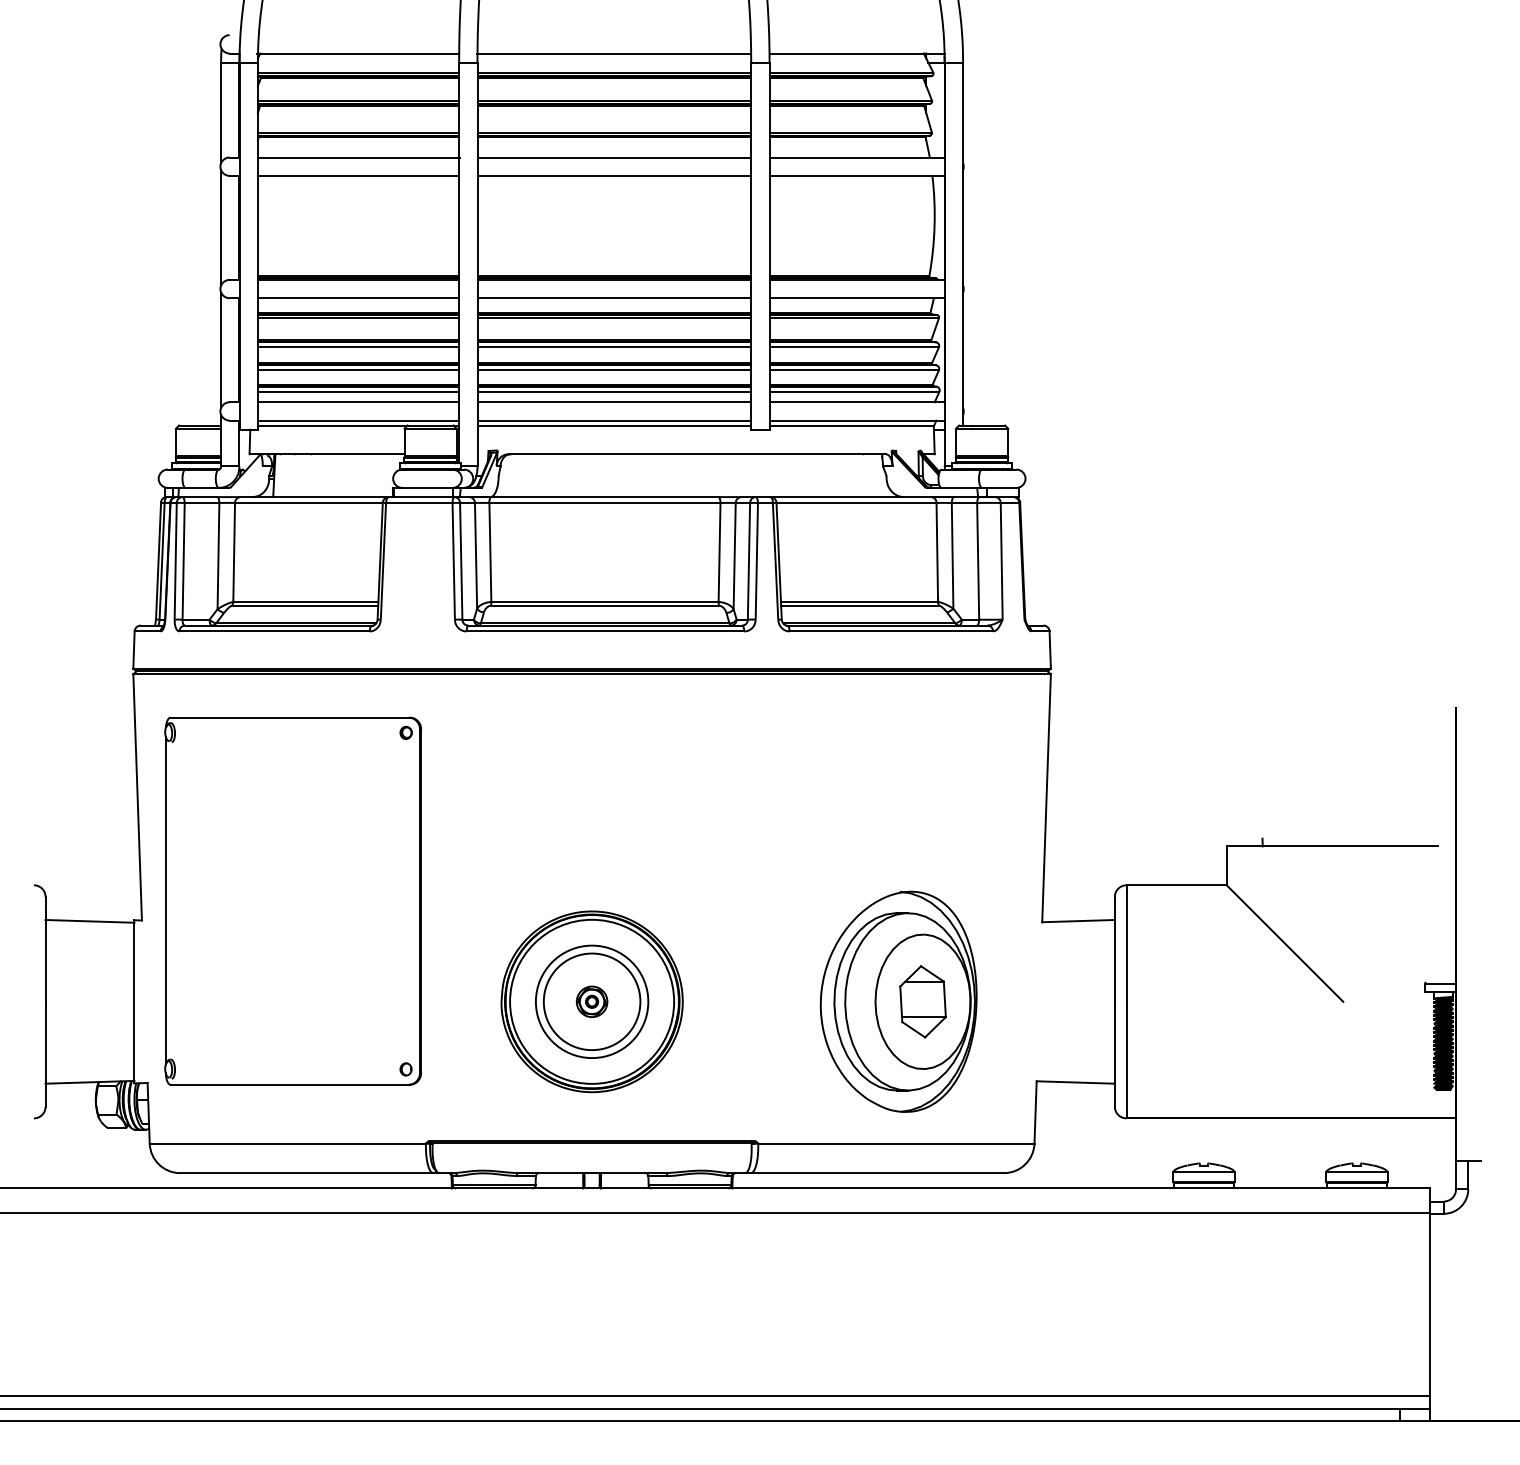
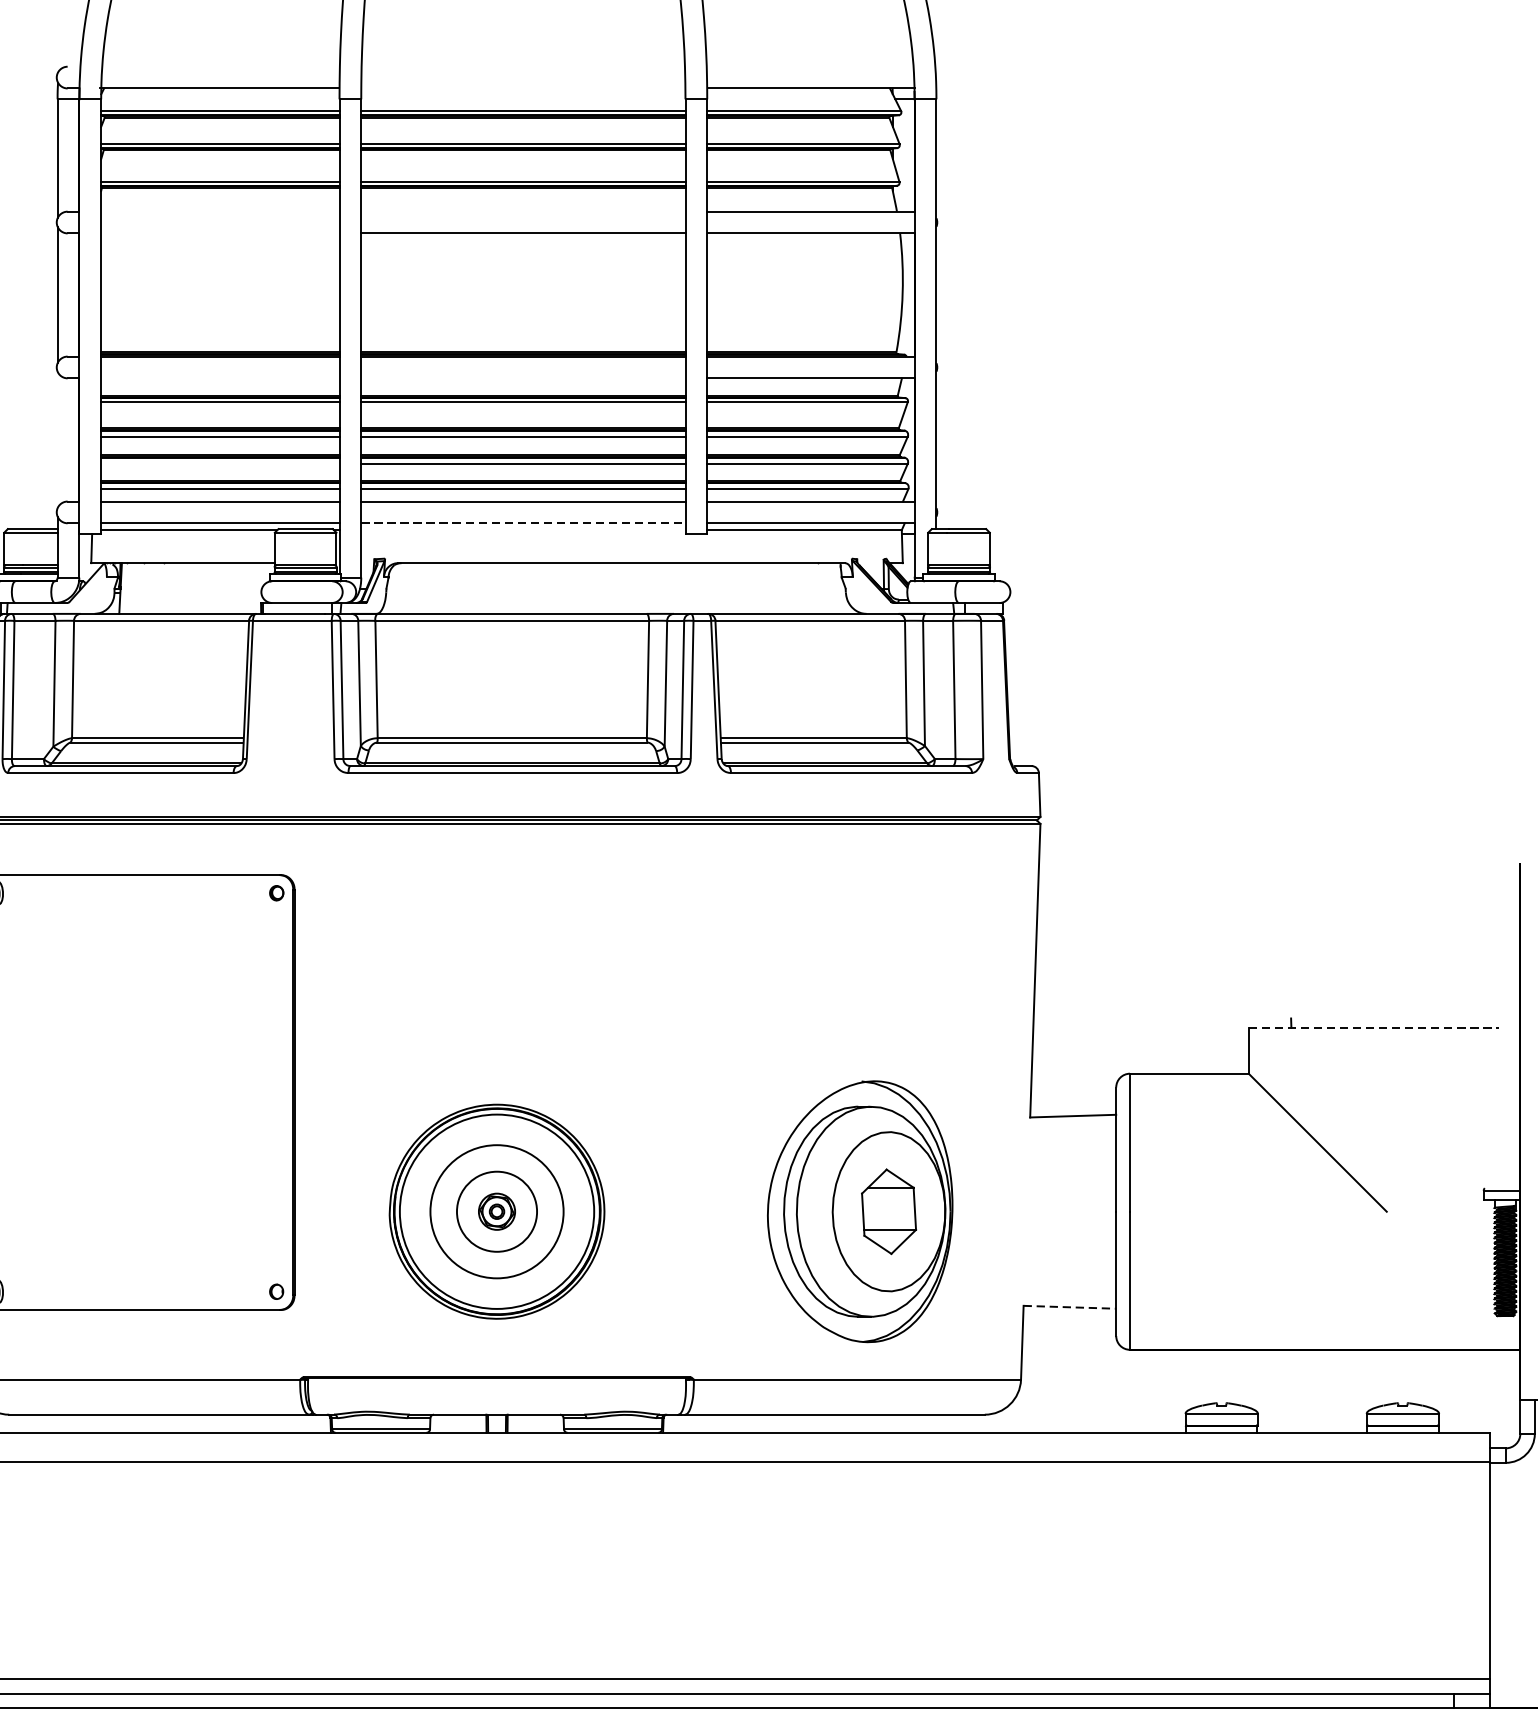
line: (614, 53) -> (523, 88), removed
line: (358, 157) -> (220, 211), removed
line: (614, 157) -> (523, 211), removed
line: (358, 175) -> (220, 232), removed
line: (358, 298) -> (220, 378), removed
line: (614, 298) -> (523, 378), removed
line: (221, 349) -> (58, 439), removed
line: (358, 370) -> (220, 463), removed
line: (614, 420) -> (523, 523), solid -> dashed
line: (614, 426) -> (523, 530), removed
line: (1332, 846) -> (1374, 1027), solid -> dashed
circle: (591, 1001) -> (496, 1211), size x0.7
line: (1076, 1082) -> (1070, 1307), solid -> dashed

